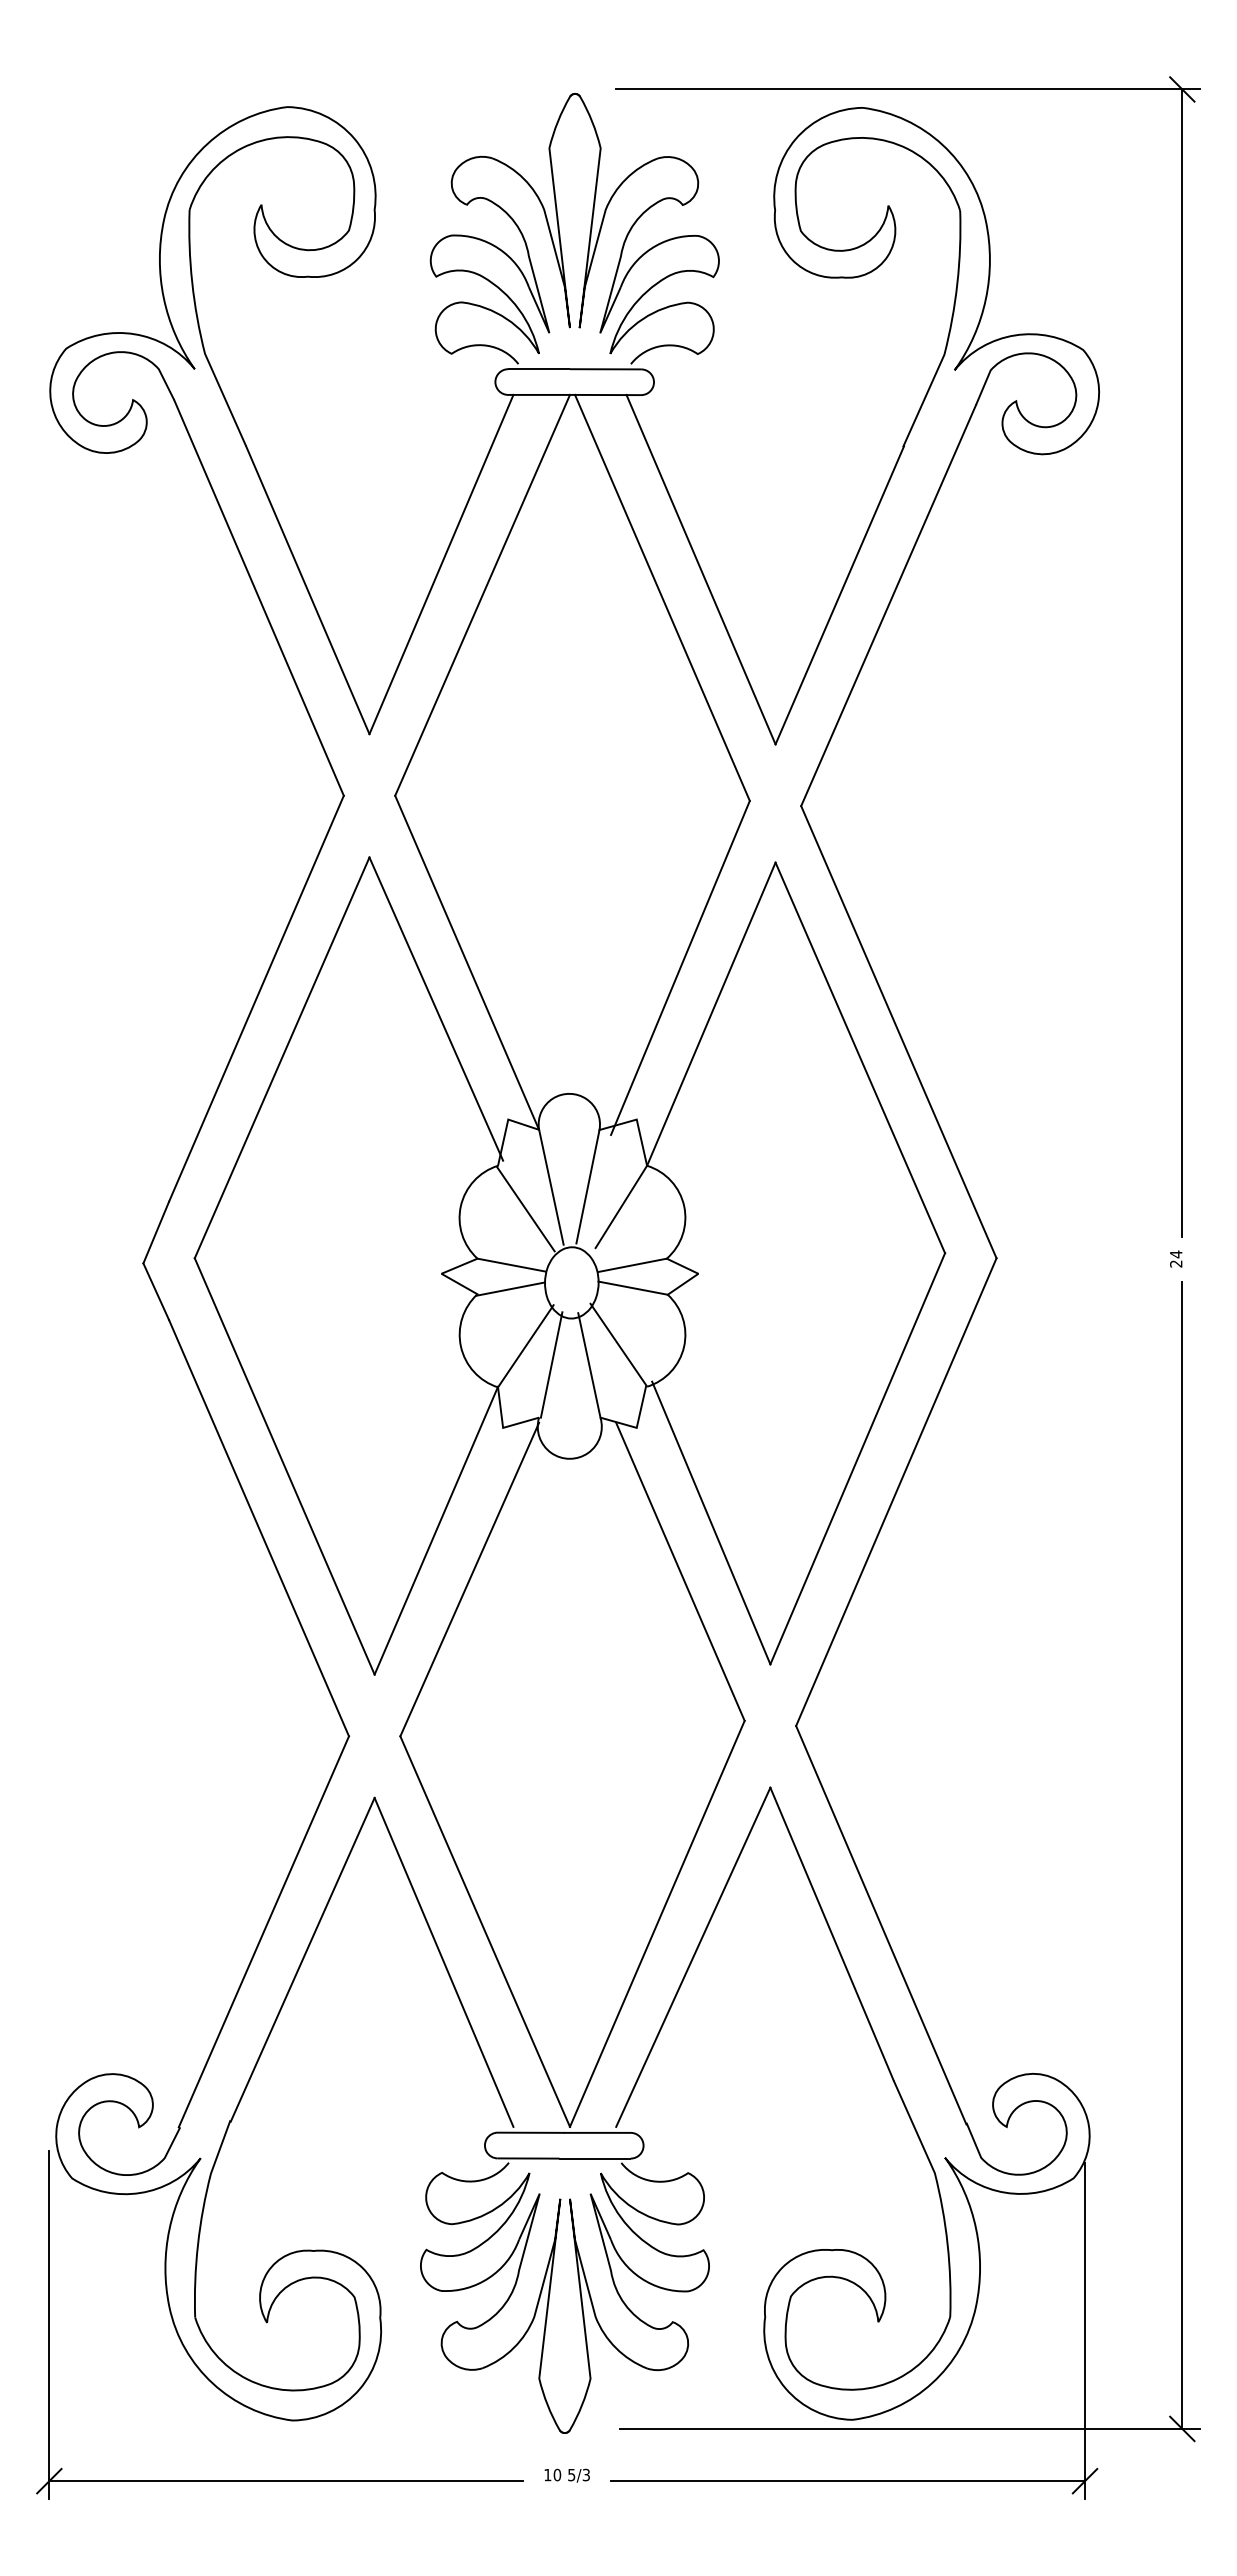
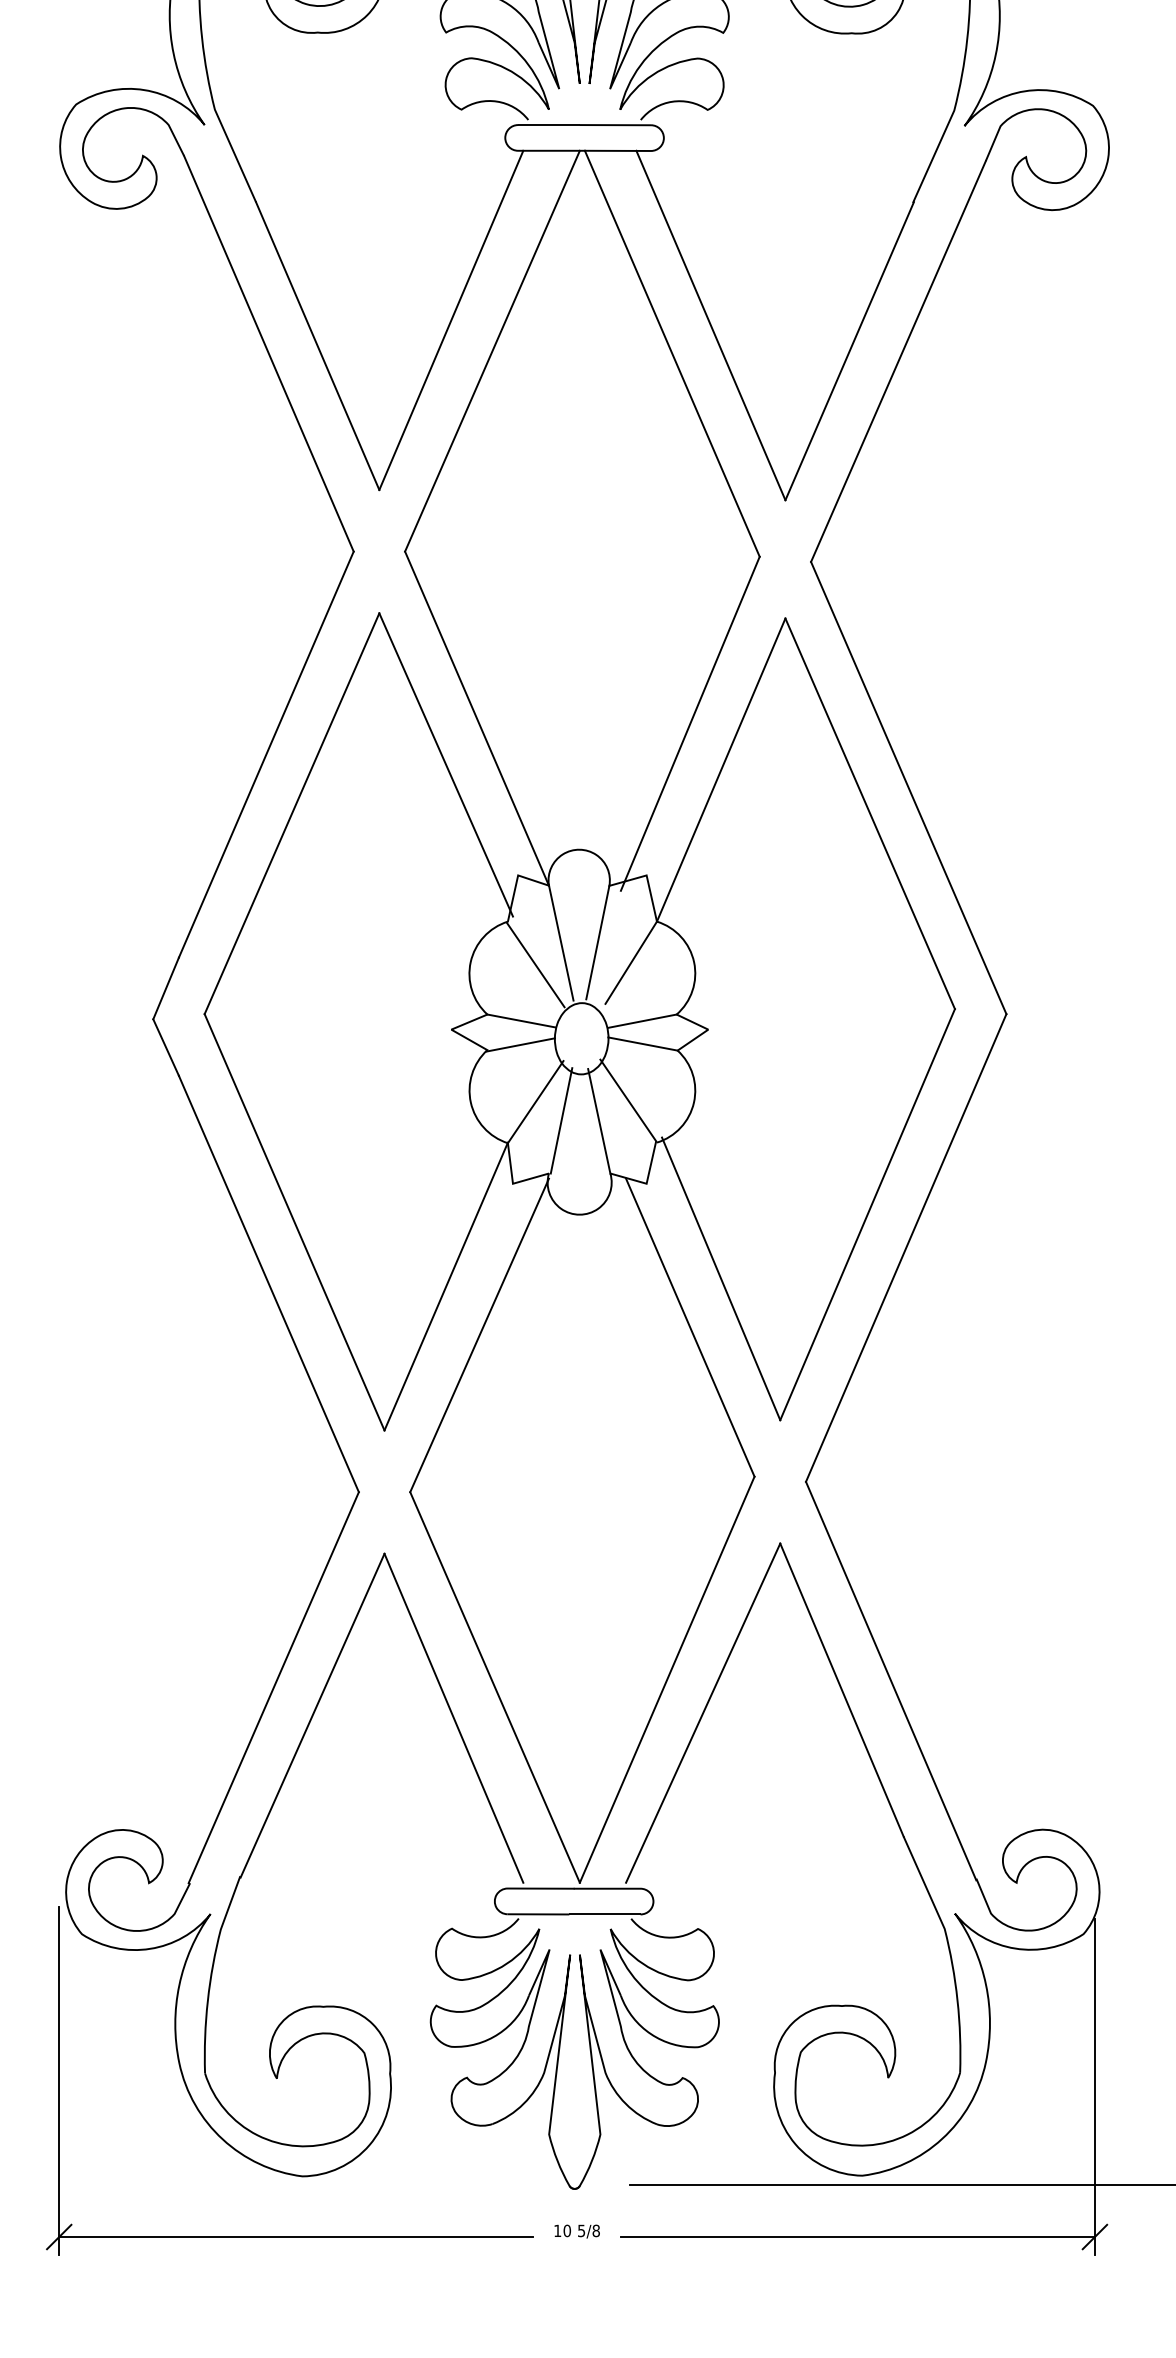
text: (586, 2475) -> (596, 2231), 5/3 -> 5/8

